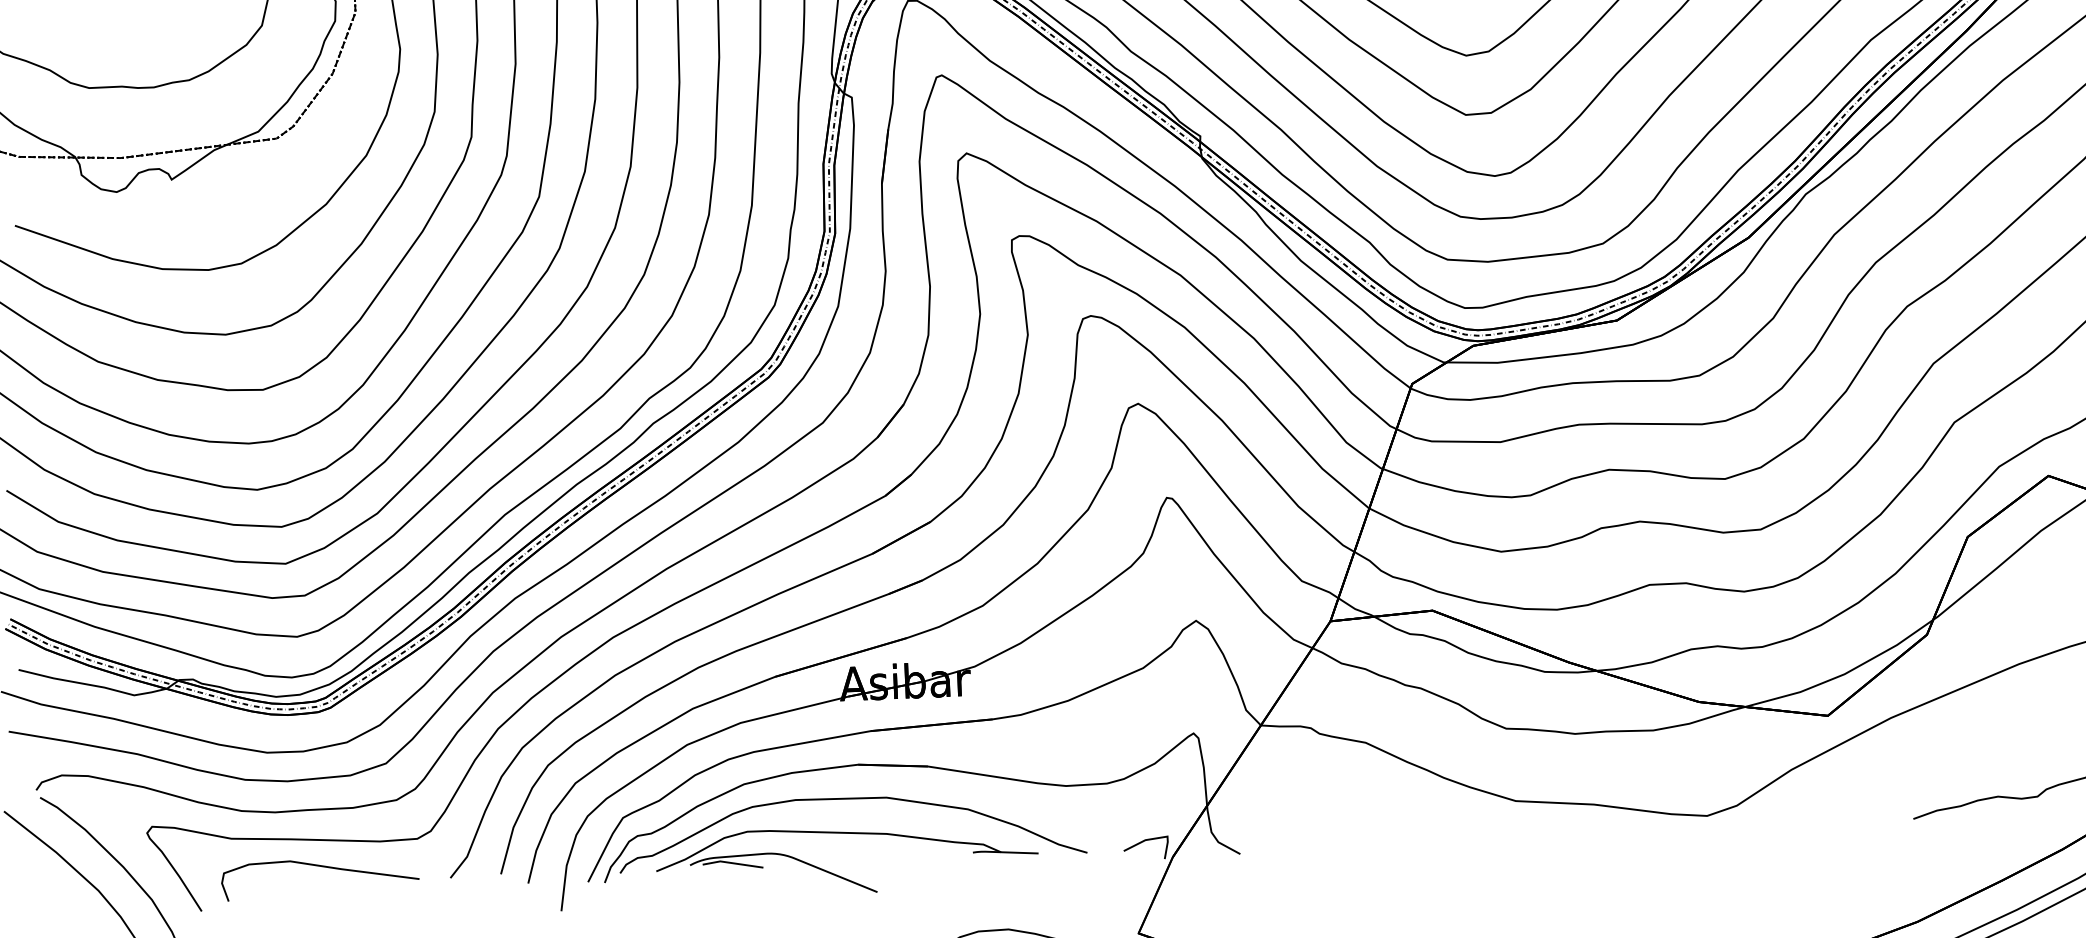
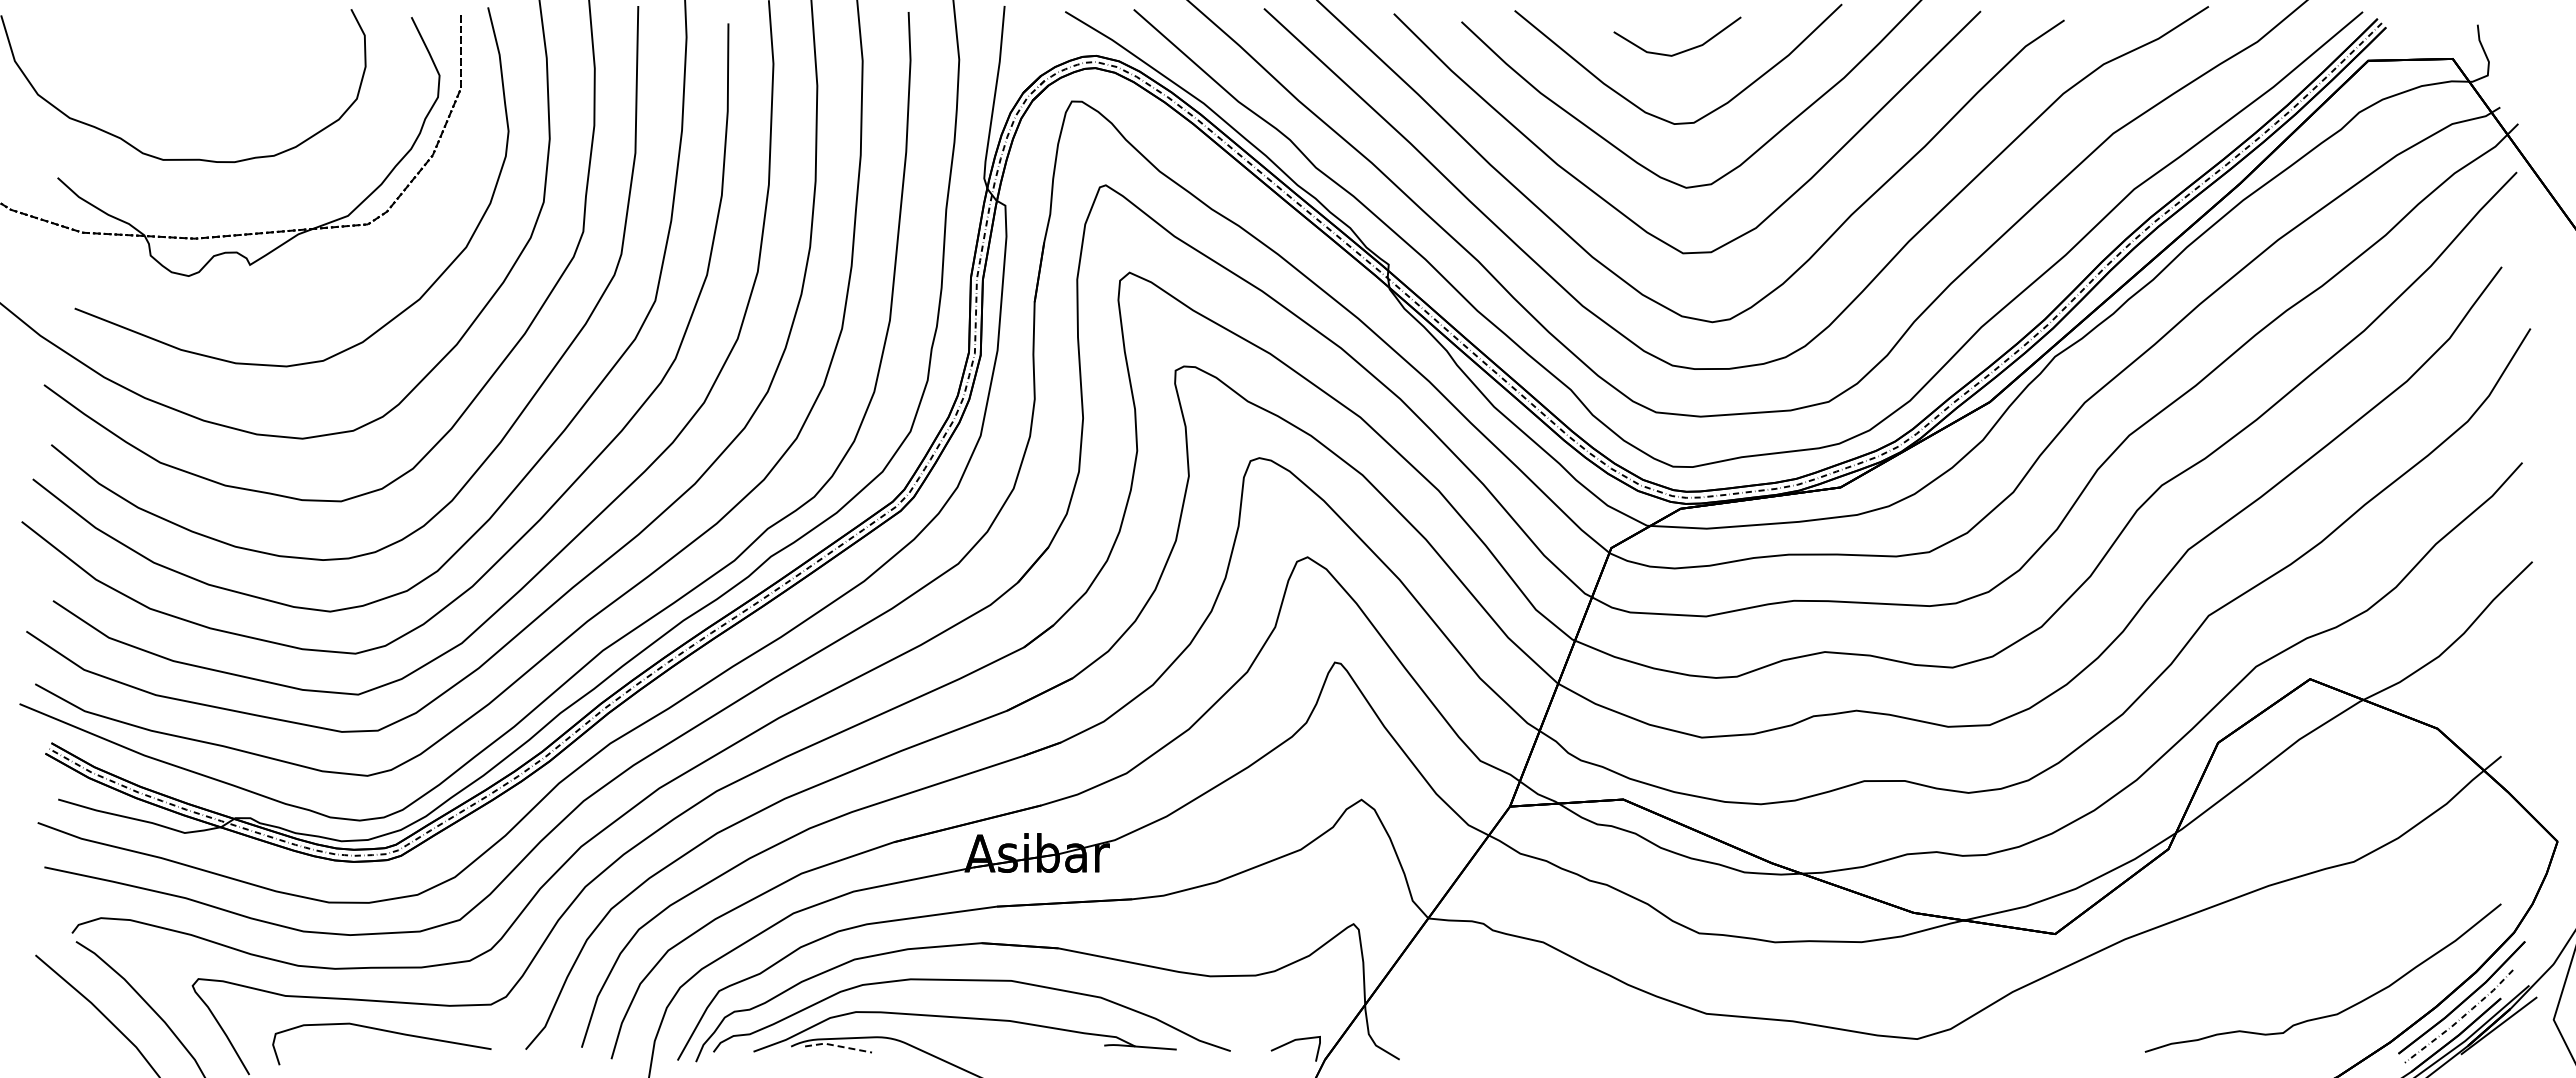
line: (732, 863) -> (838, 1046), solid -> dashed

